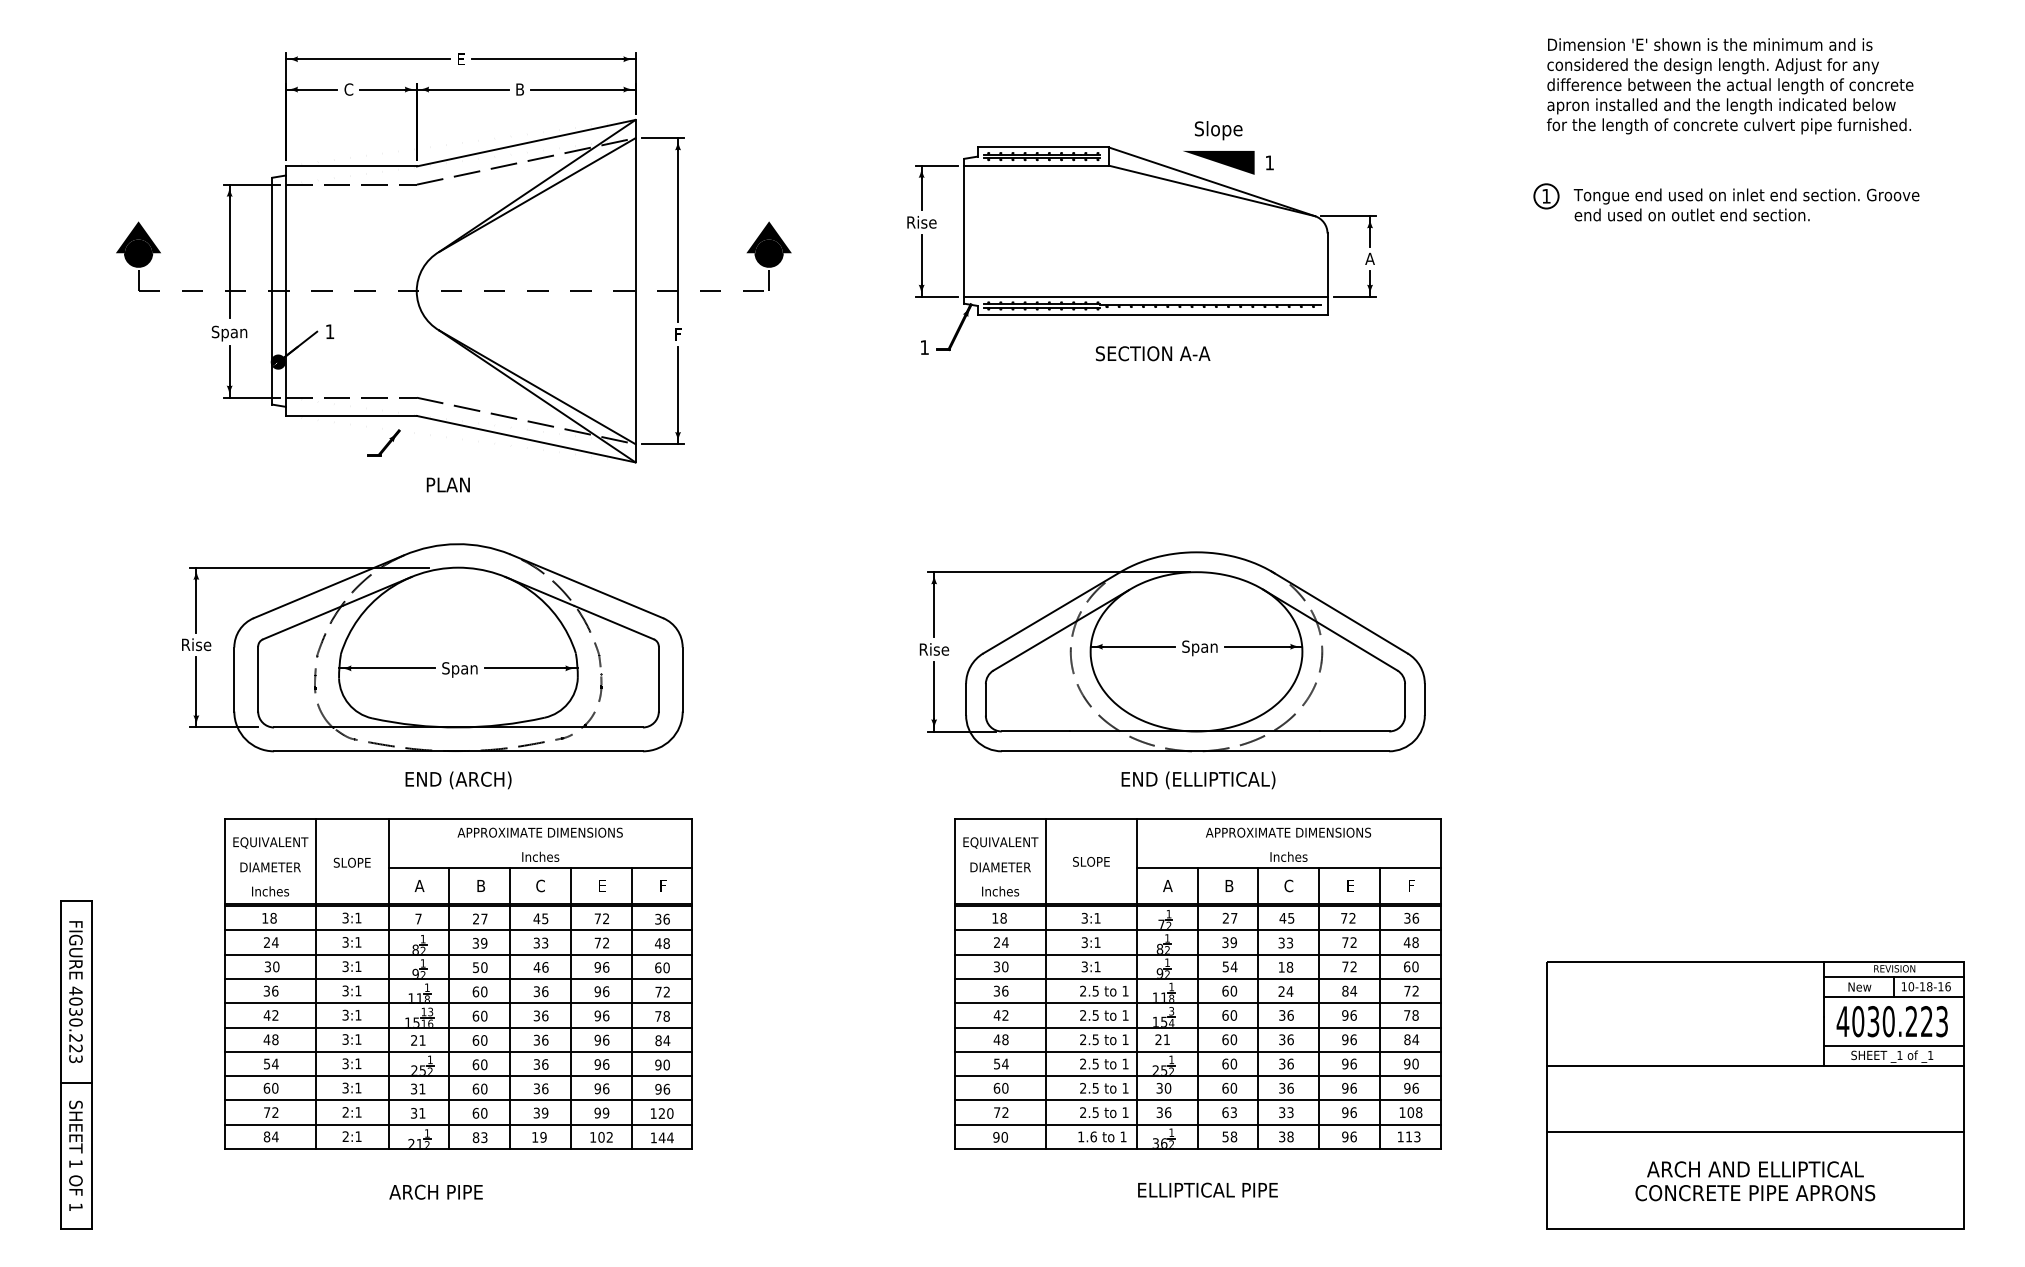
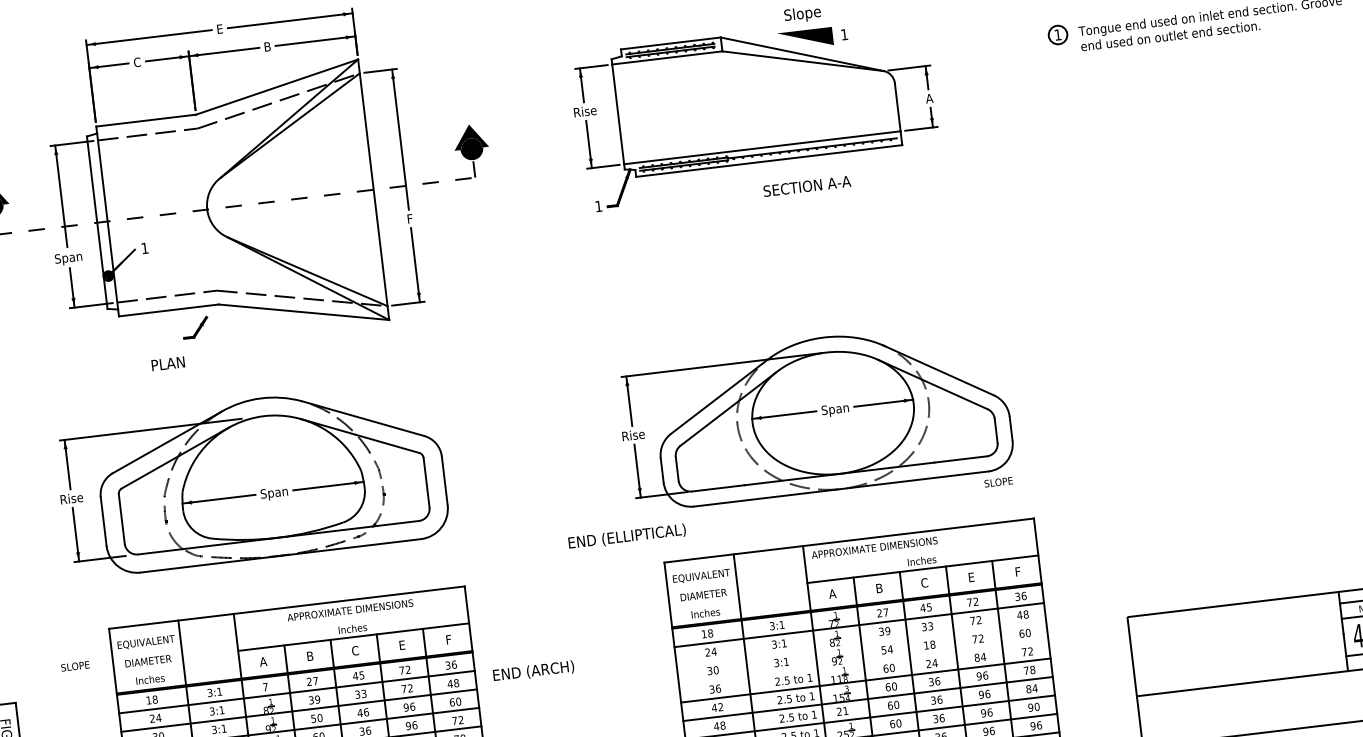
text: (1153, 353) -> (807, 186), moved
text: (447, 484) -> (167, 363), moved
text: (458, 780) -> (533, 671), moved
text: (1198, 780) -> (627, 537), moved
text: (1288, 832) -> (874, 547), moved
text: (1091, 861) -> (998, 481), moved
text: (351, 862) -> (74, 666), moved
line: (1197, 954) -> (861, 643), removed
line: (1197, 979) -> (863, 662), removed

